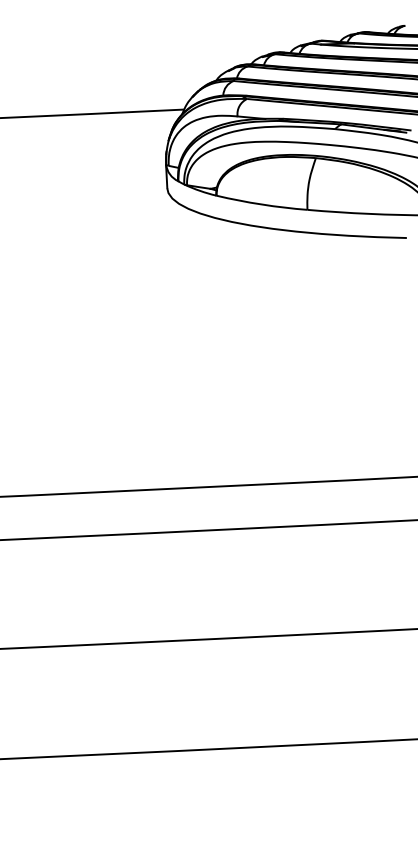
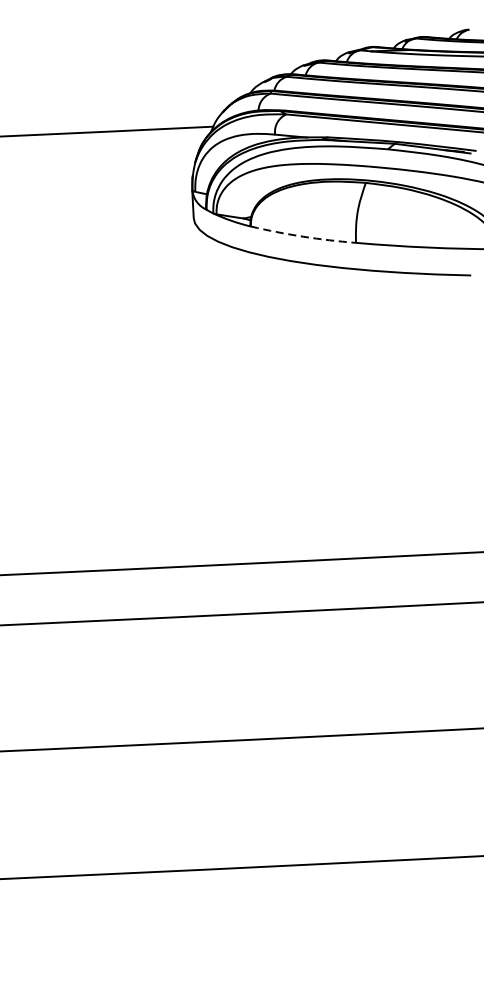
arc: (261, 204) -> (302, 236), solid -> dashed

